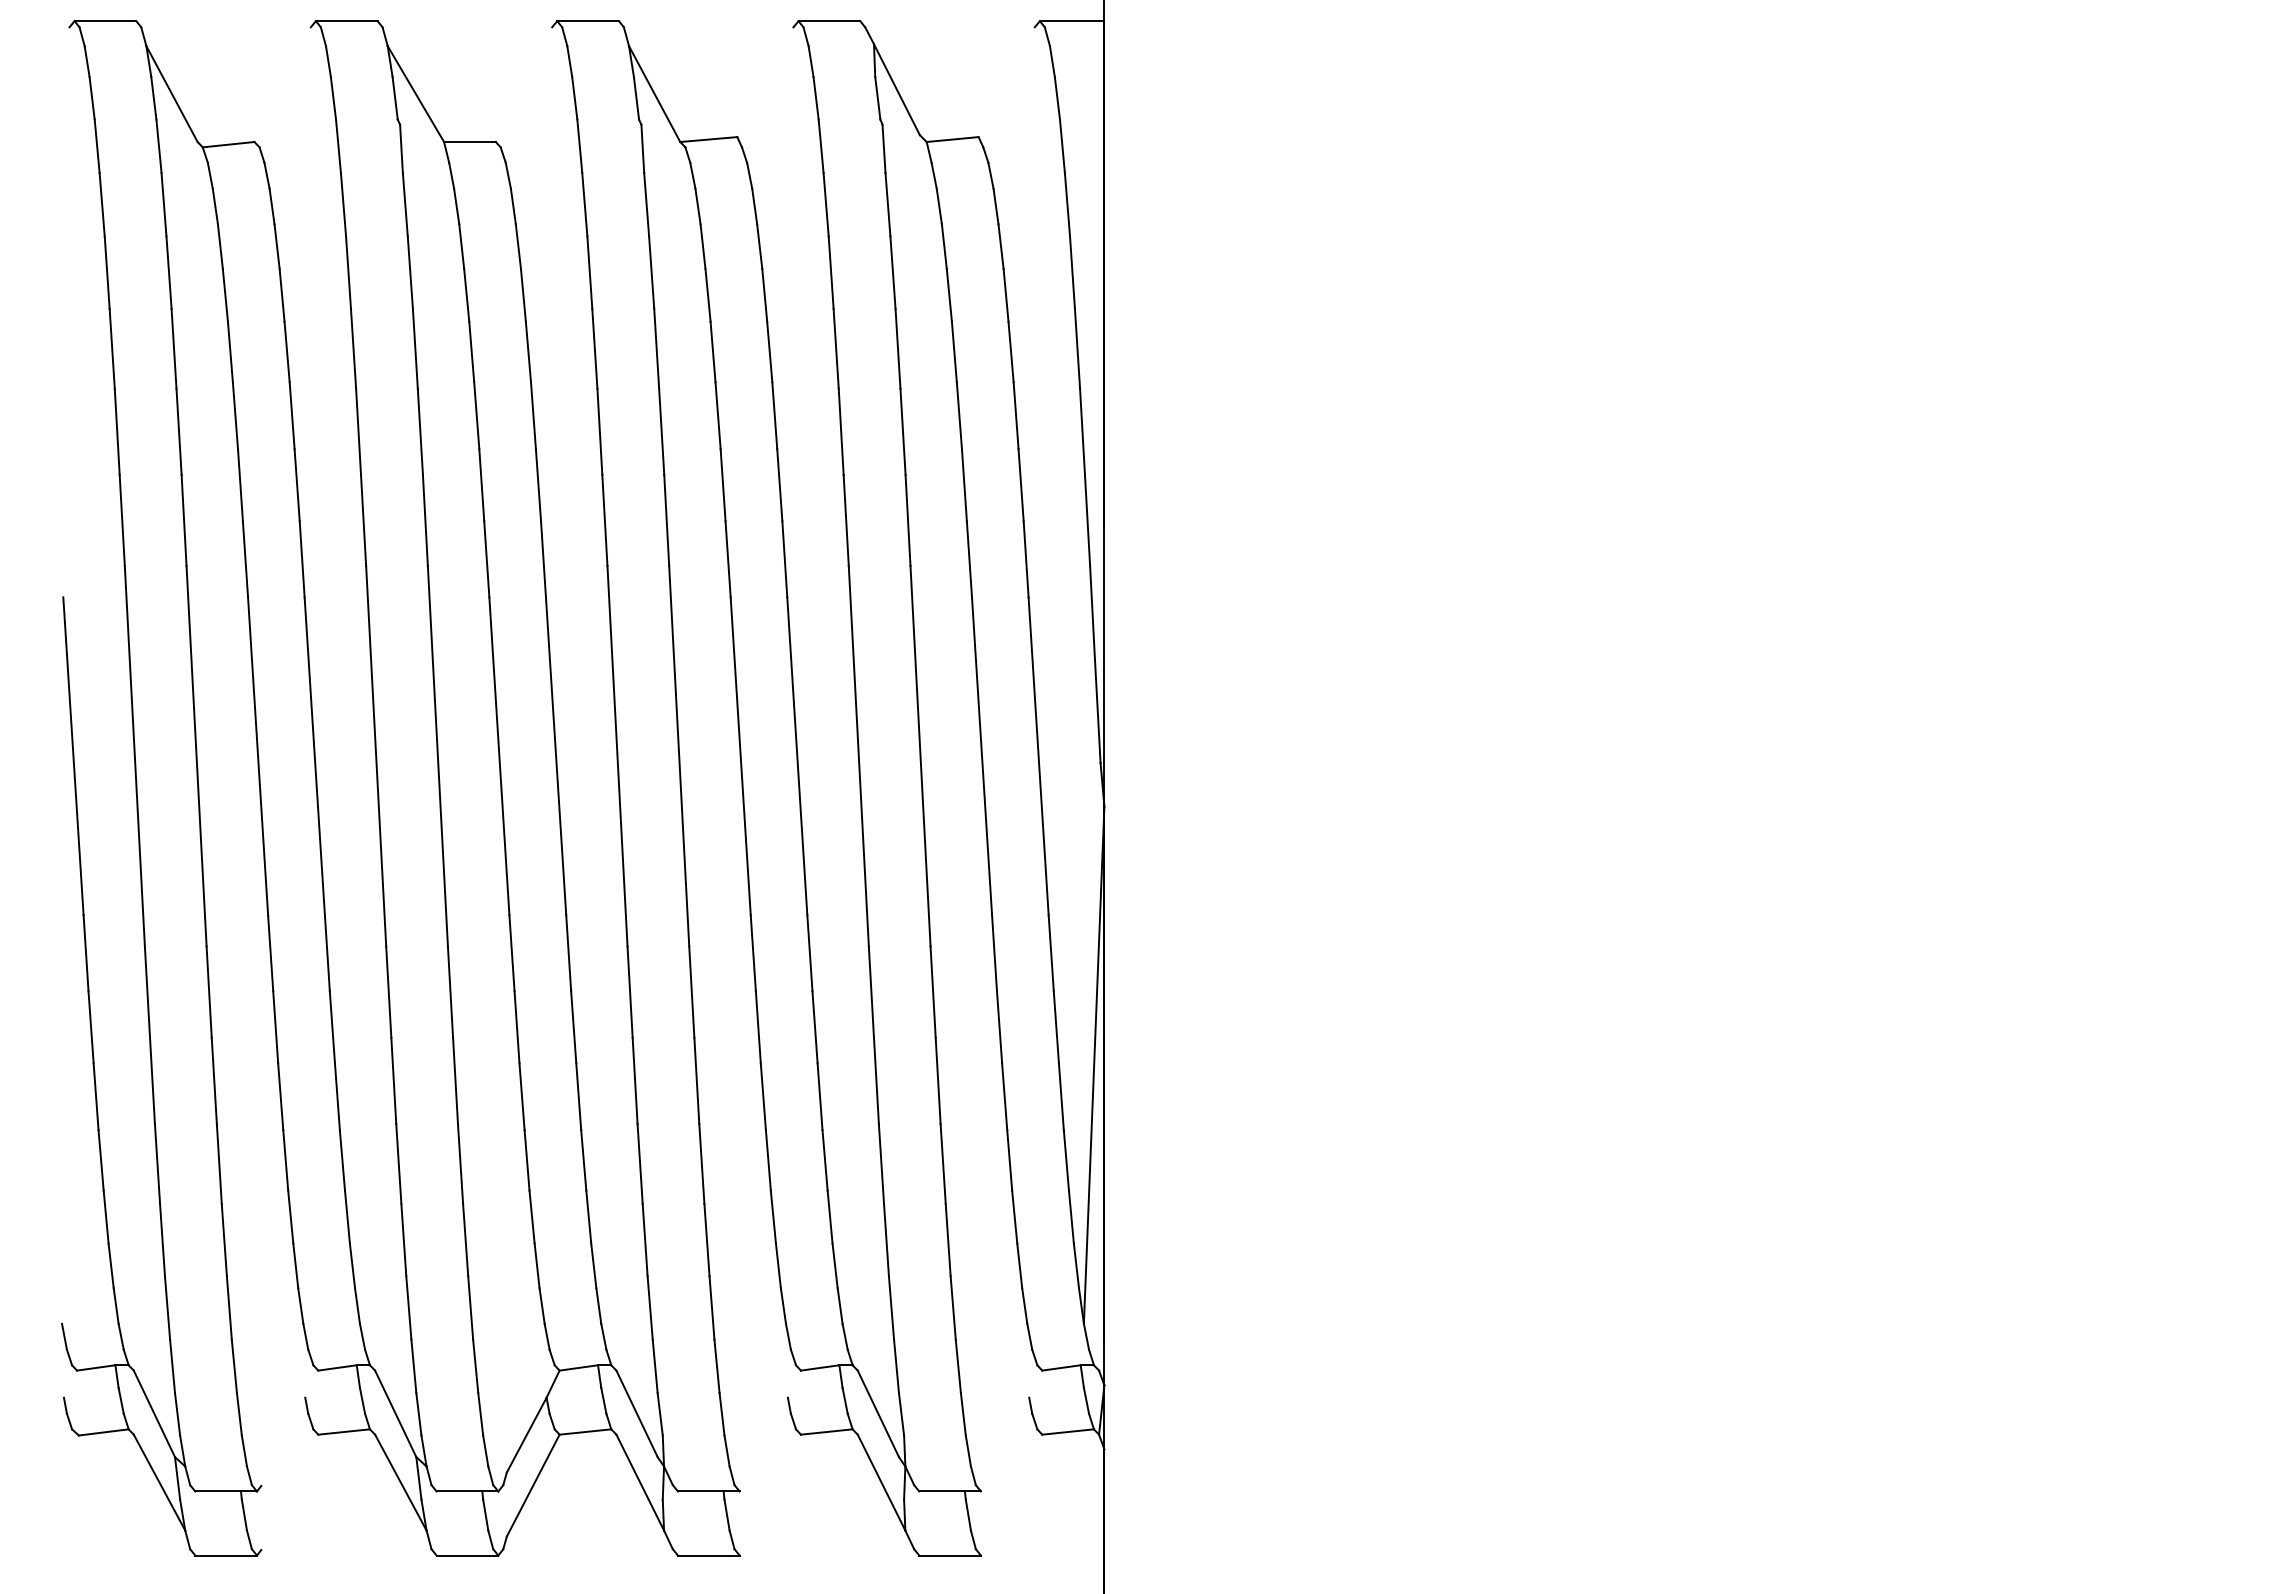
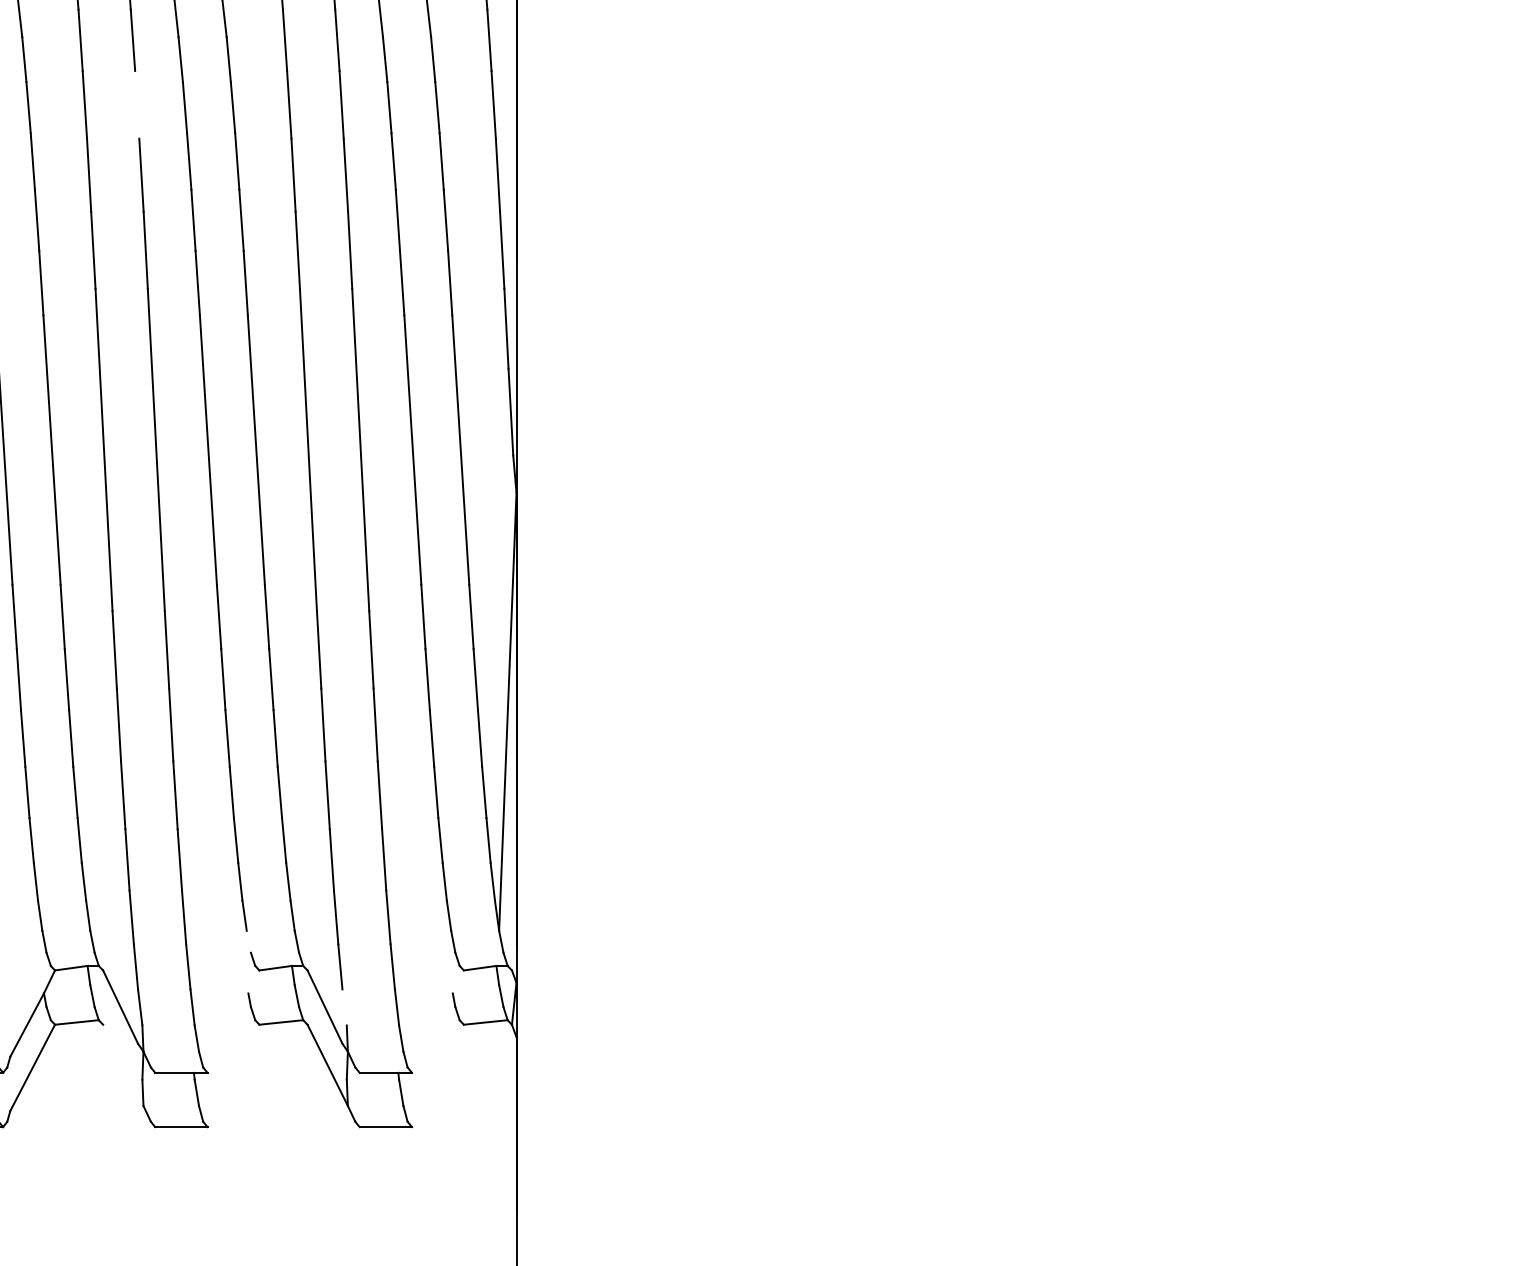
line: (656, 348) -> (137, 104), removed
line: (787, 1336) -> (248, 941), removed
line: (901, 1414) -> (344, 1007), removed
line: (640, 1482) -> (123, 1065), removed

